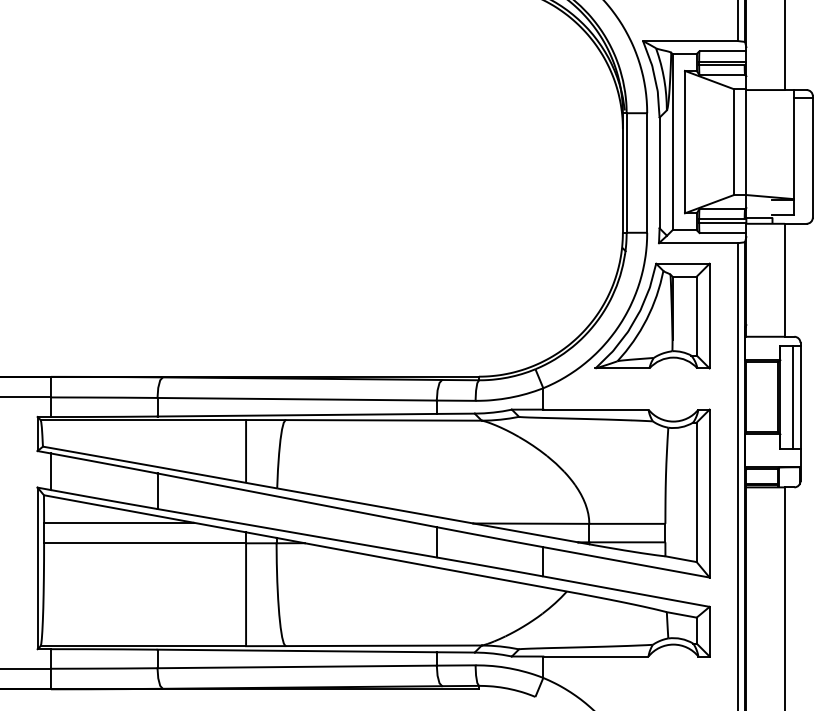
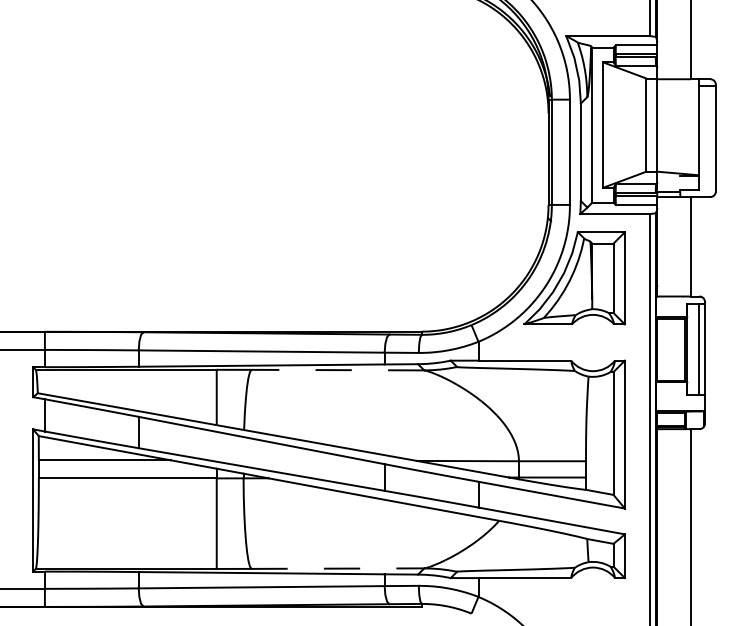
line: (383, 420) -> (337, 370), solid -> dashed
line: (384, 645) -> (338, 568), solid -> dashed

